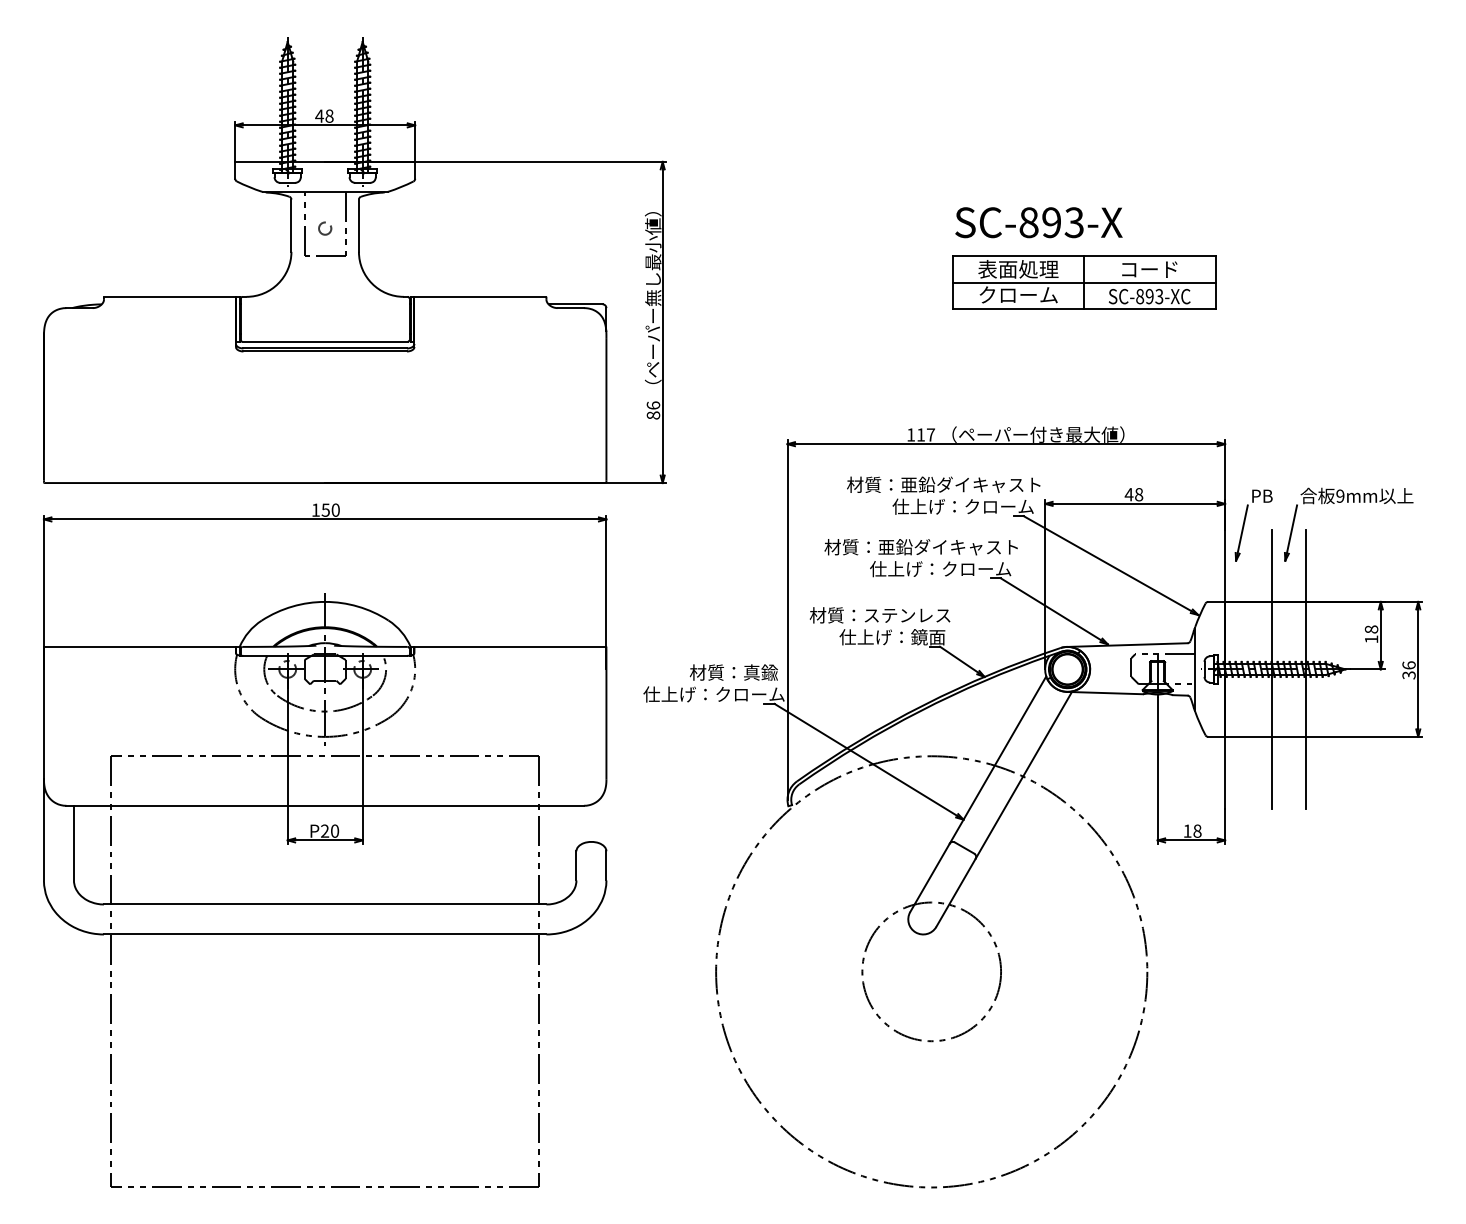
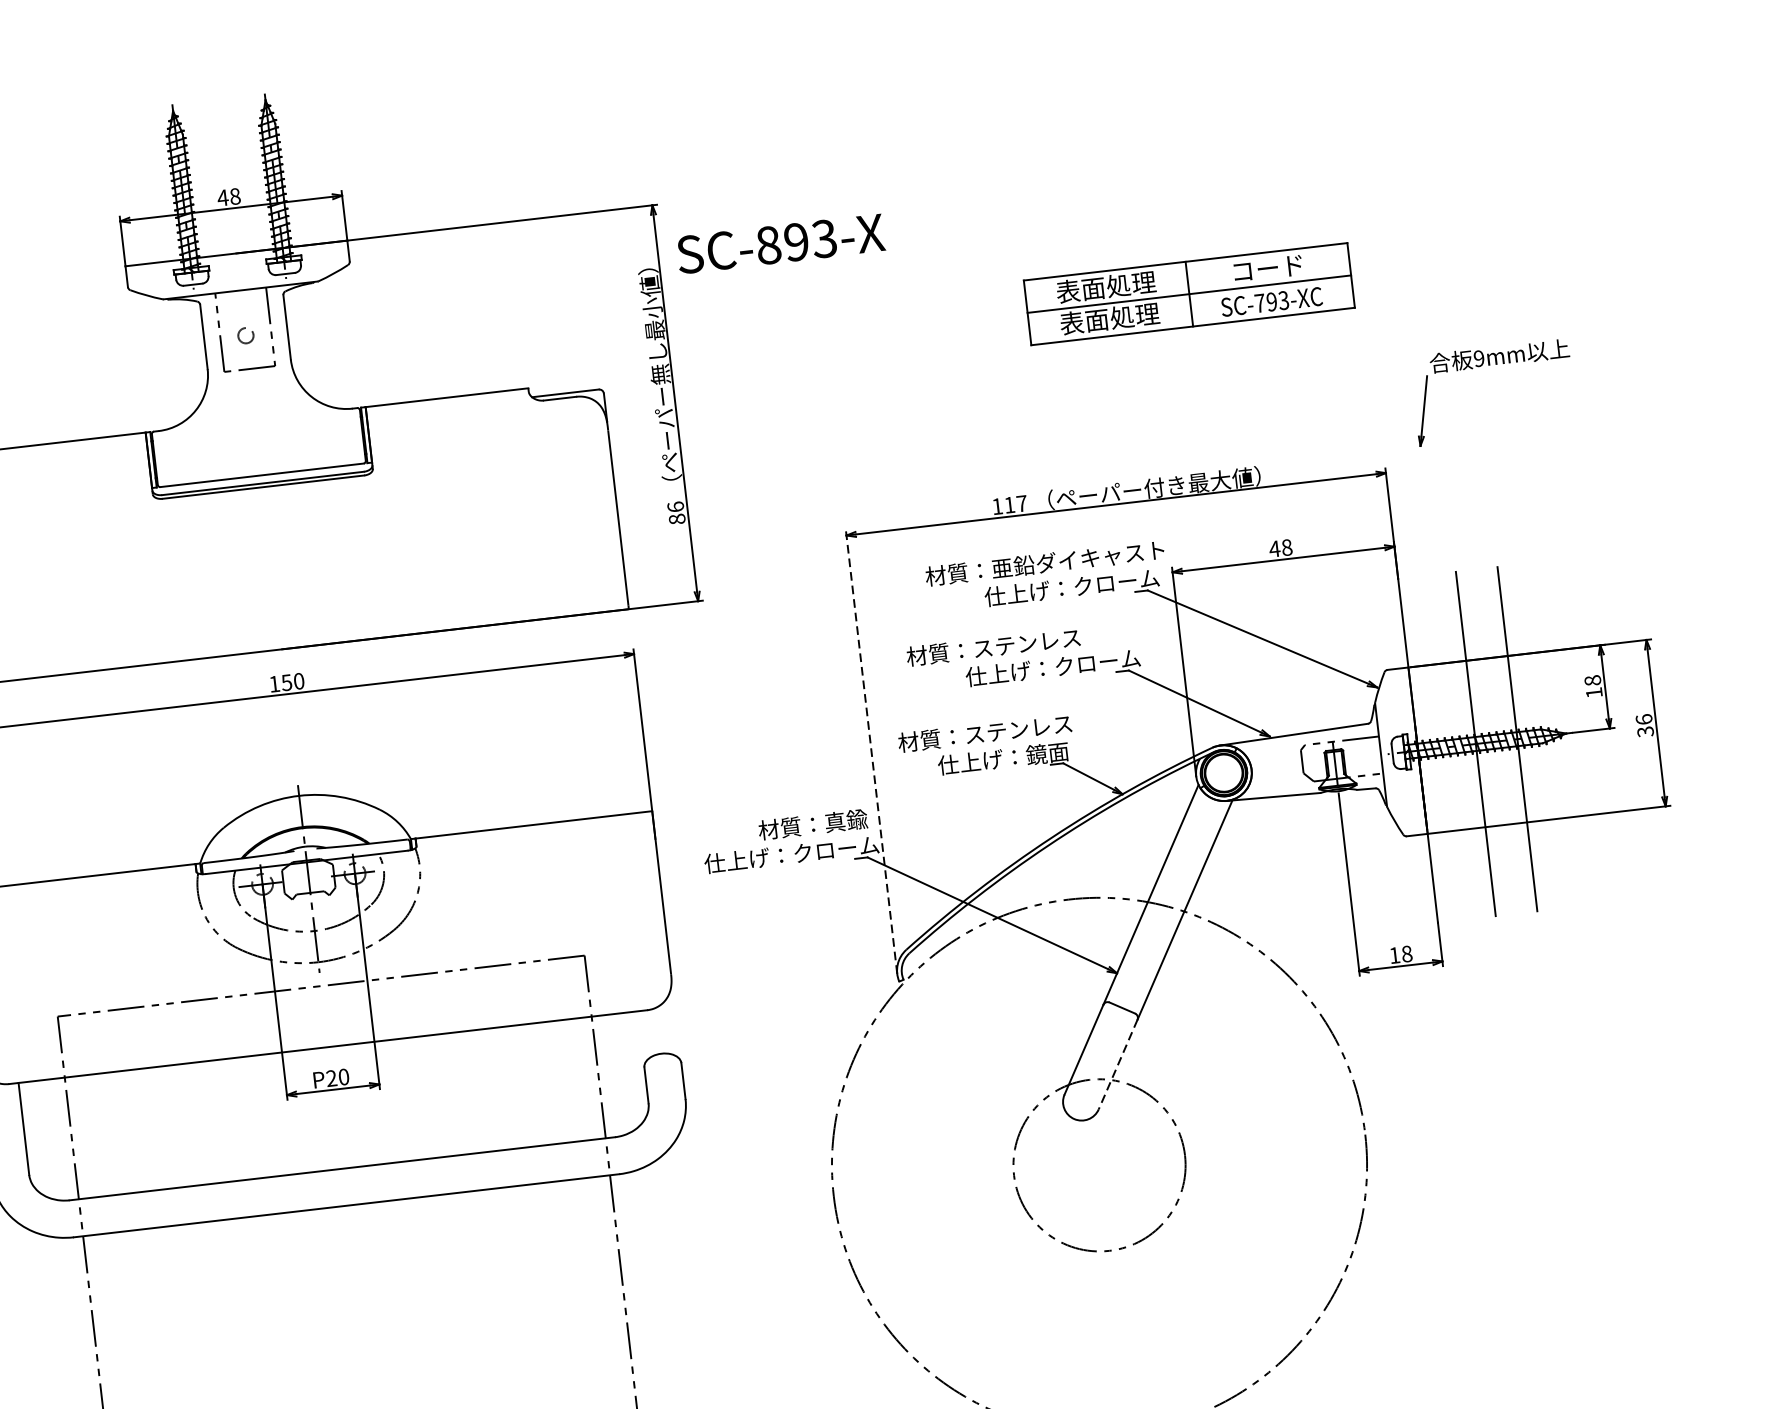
text: (1038, 222) -> (780, 243), moved
text: (1018, 294) -> (1109, 318), クローム -> 表面処理
text: (1140, 296) -> (1260, 303), SC-893-XC -> SC-793-XC
part: (1348, 502) -> (1490, 365), moved
part: (1245, 522) -> (1422, 566), removed
text: (947, 547) -> (1058, 640), 材質：亜鉛ダイキャスト -> 材質：ステンレス
line: (787, 620) -> (871, 752), solid -> dashed
line: (955, 893) -> (1117, 1065), solid -> dashed

